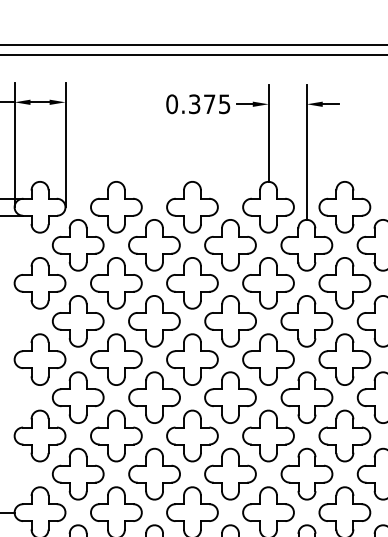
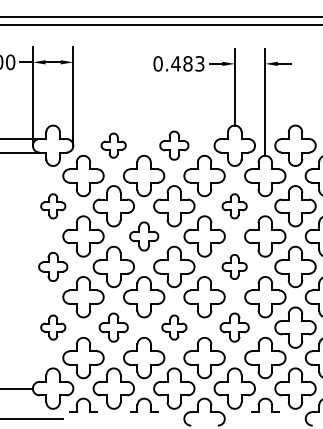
text: (209, 103) -> (187, 63), 0.375 -> 0.483
part: (115, 206) -> (113, 145), size x0.6
part: (192, 206) -> (174, 145), size x0.7
part: (40, 283) -> (53, 206), size x0.6
part: (268, 283) -> (234, 206), size x0.6
part: (154, 321) -> (144, 236), size x0.7
part: (40, 359) -> (53, 266), size x0.7
part: (268, 359) -> (234, 266), size x0.6
part: (40, 435) -> (53, 327), size x0.6
part: (115, 435) -> (113, 327), size x0.7
part: (192, 435) -> (174, 327), size x0.6
part: (268, 435) -> (234, 327), size x0.7

